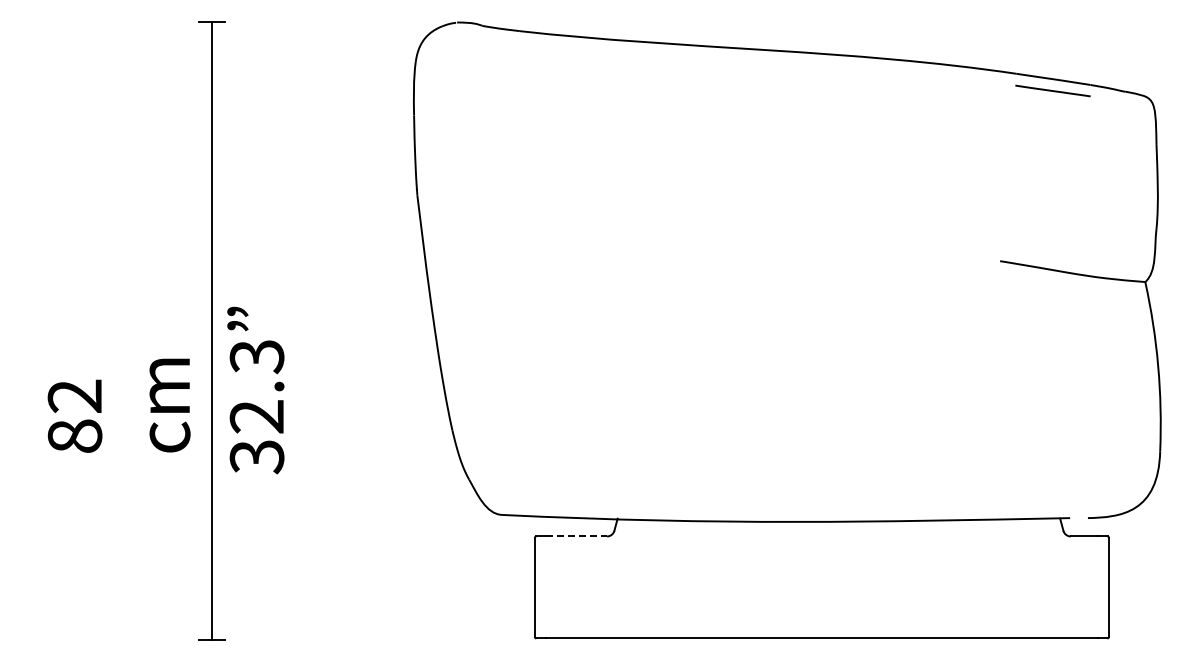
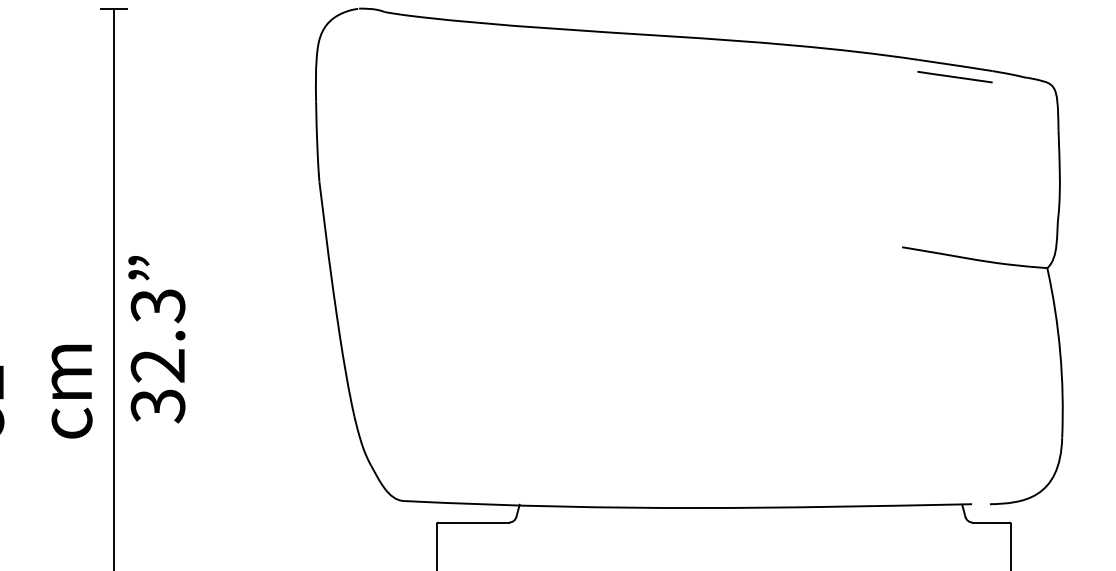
text: (255, 390) -> (156, 339), moved
line: (577, 536) -> (479, 522), dashed -> solid

